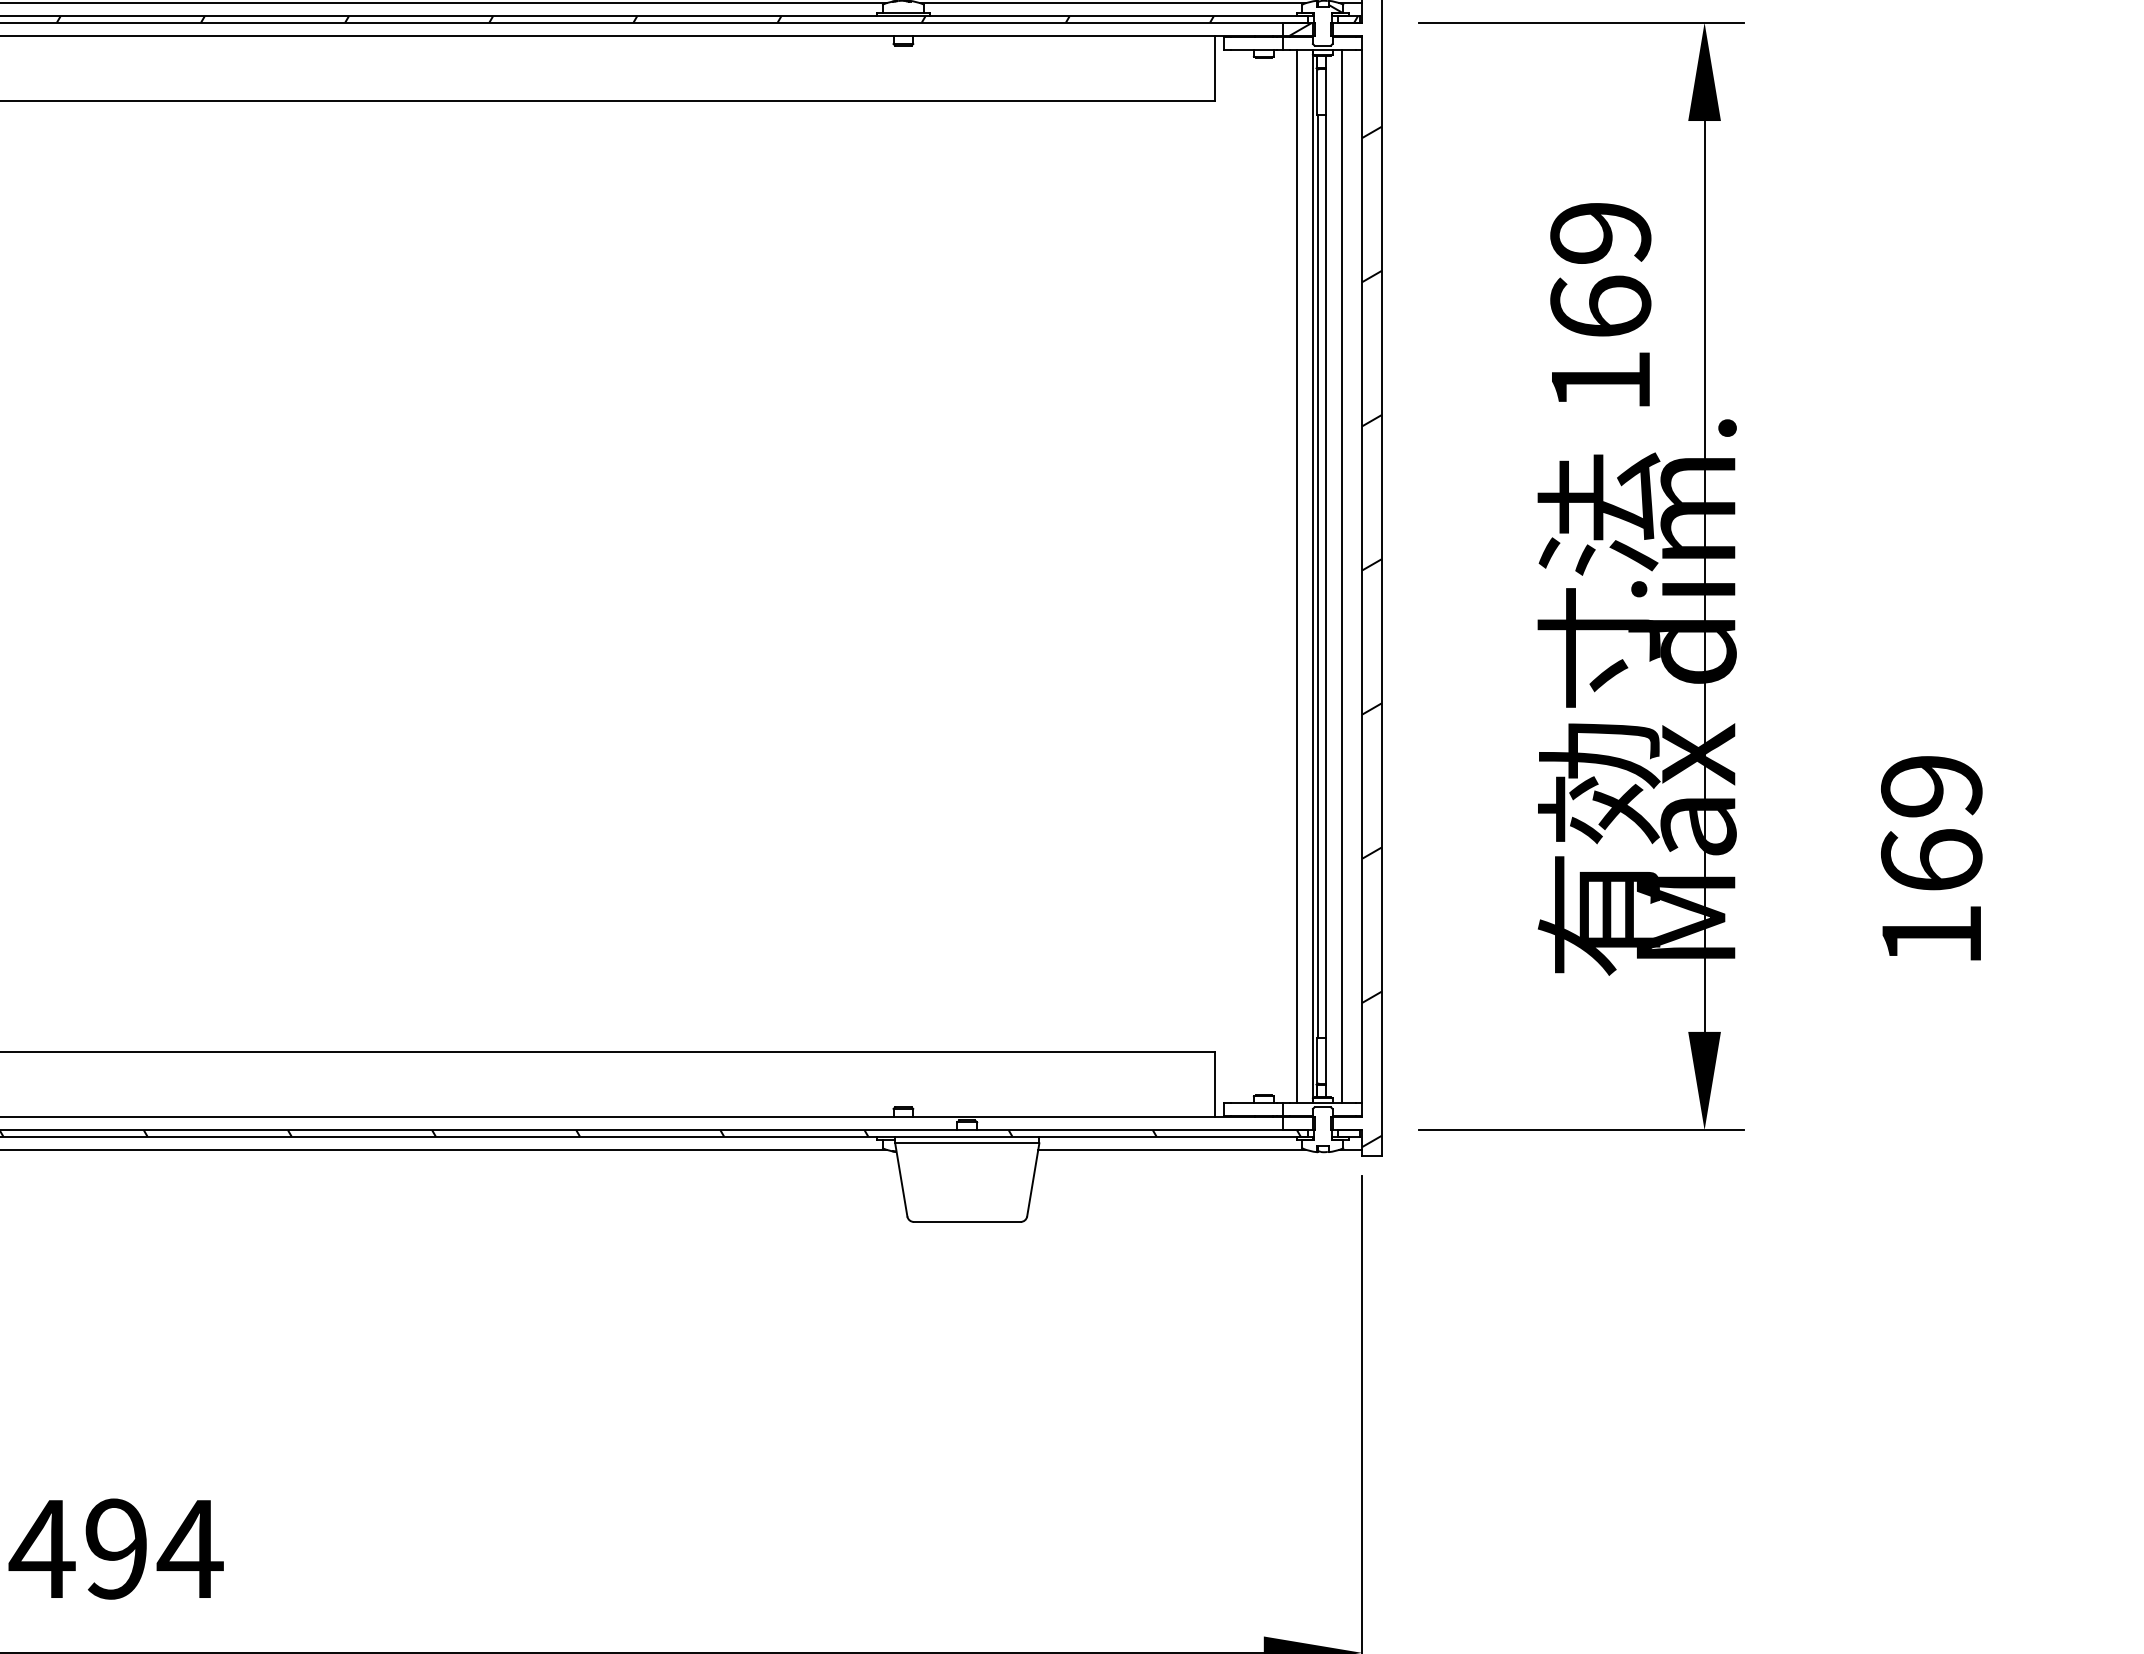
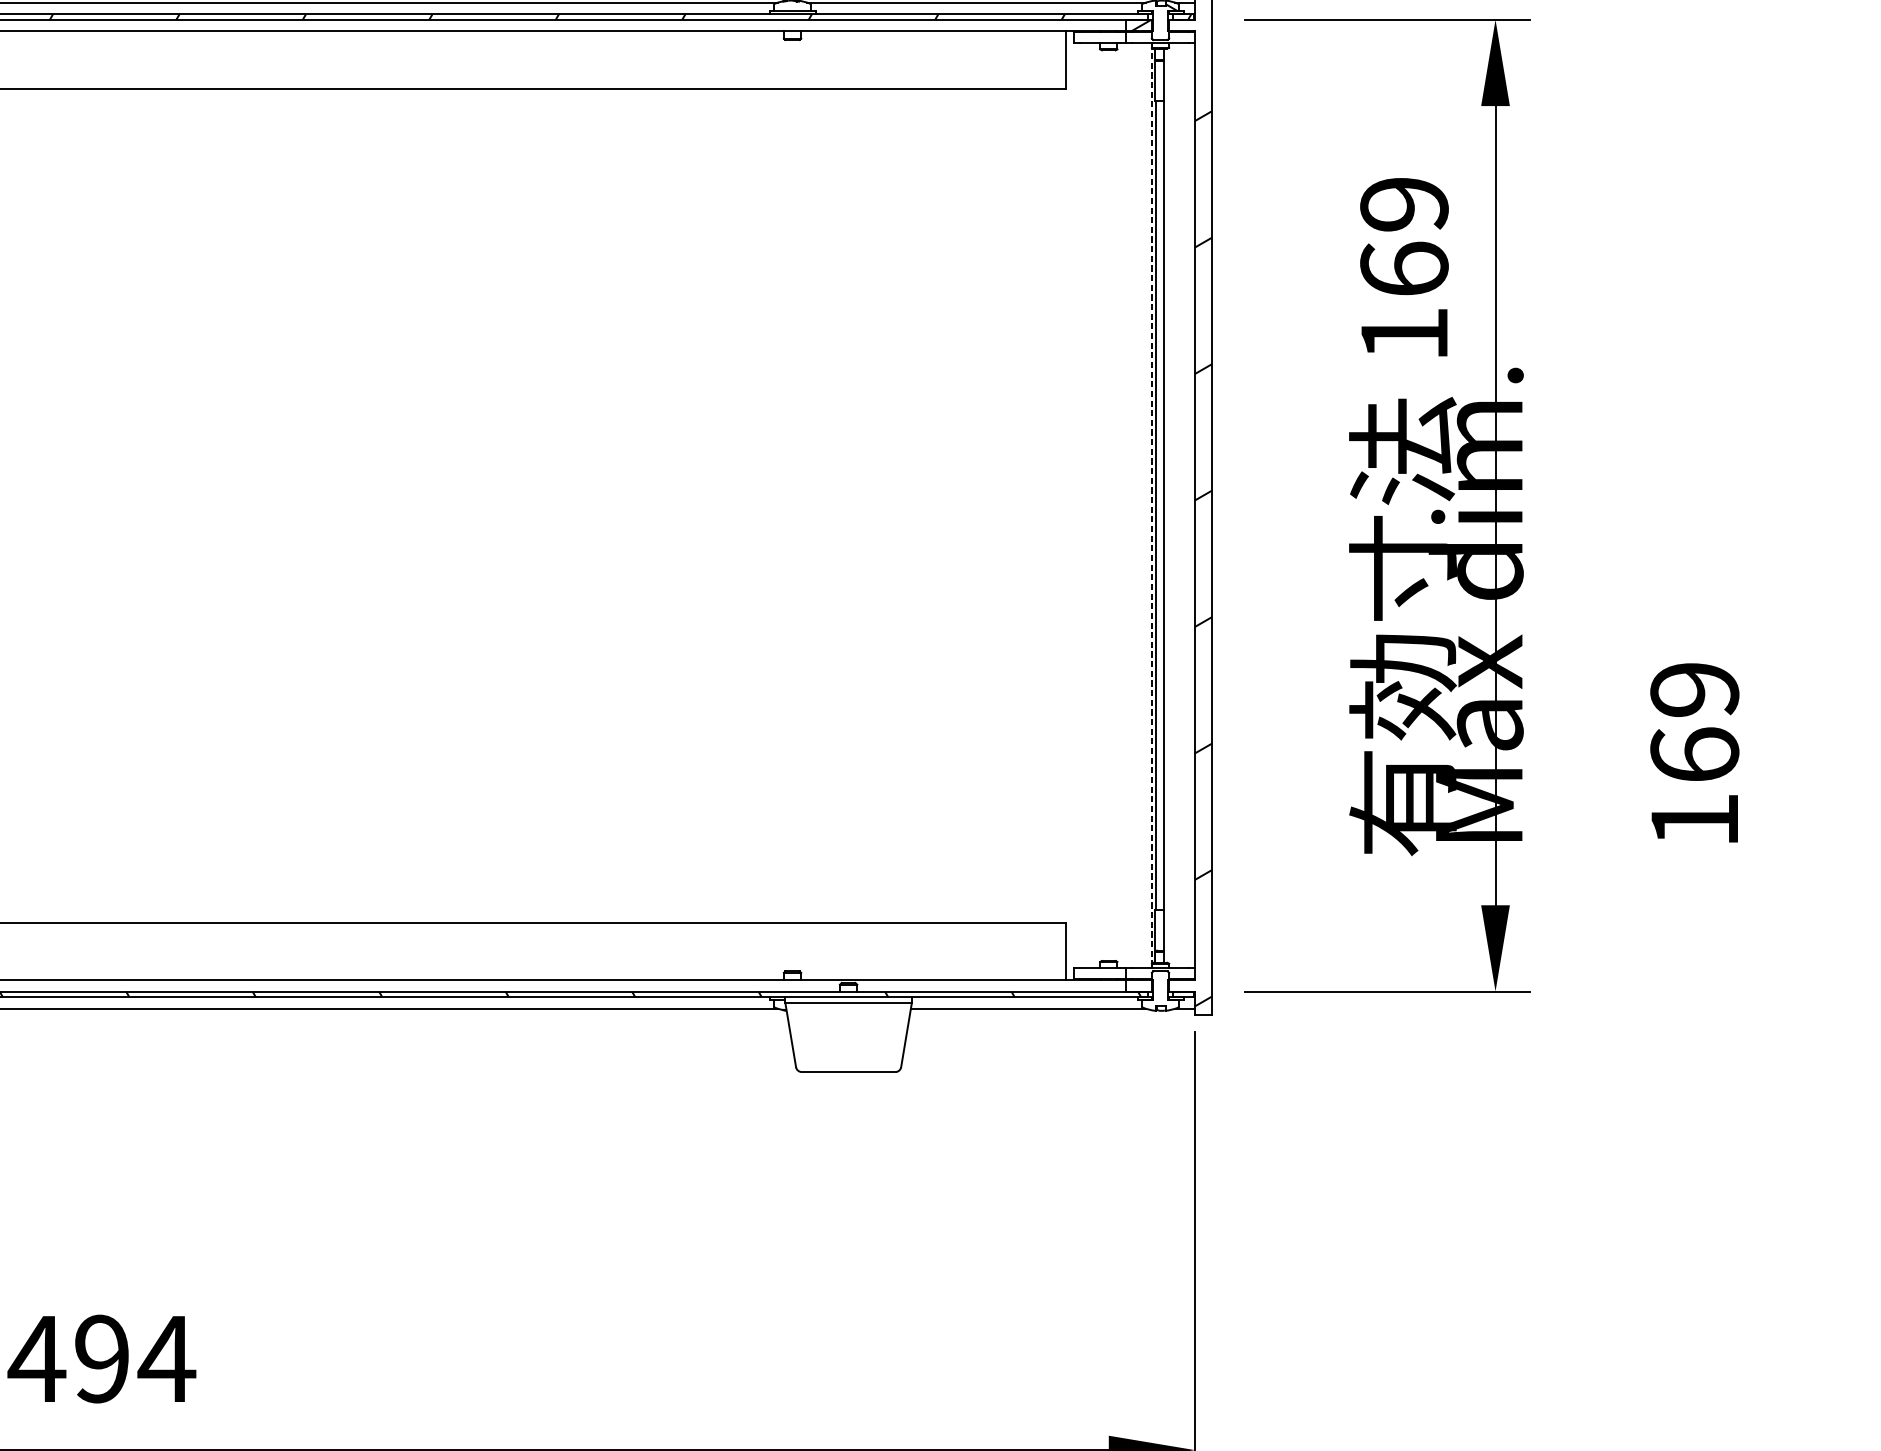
line: (1296, 576) -> (1137, 505), removed
line: (1312, 576) -> (1151, 505), solid -> dashed
line: (1342, 576) -> (1177, 505), removed

